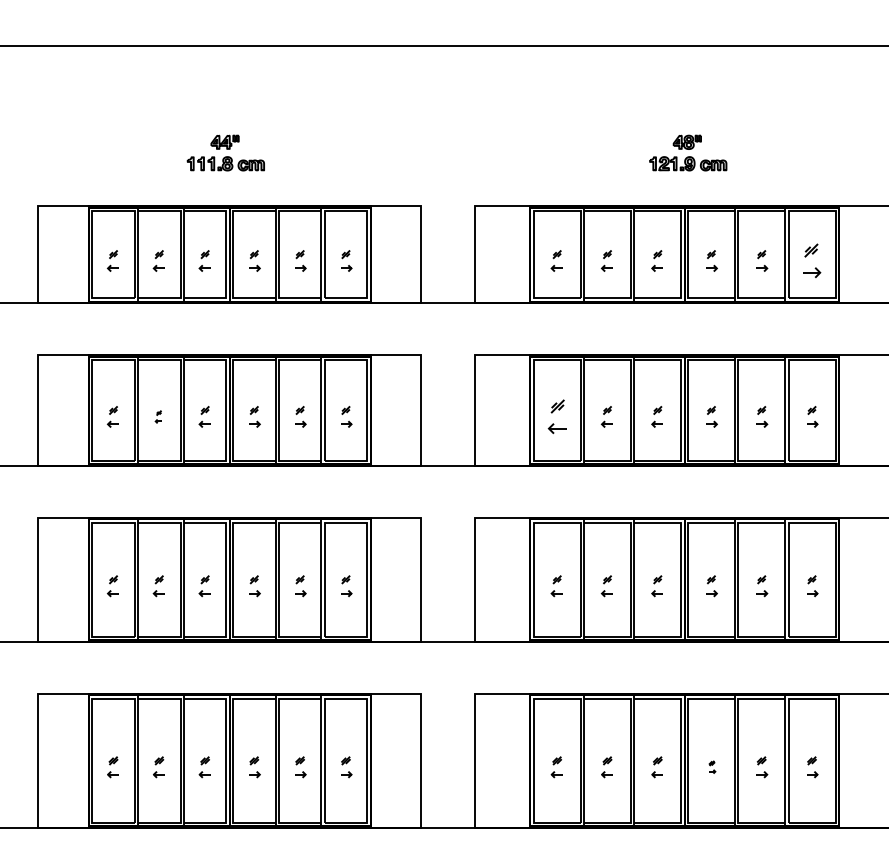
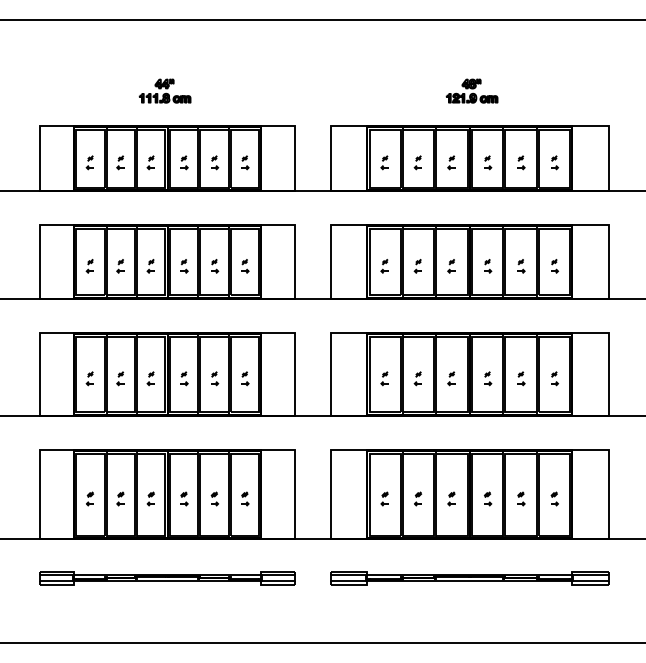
part: (812, 260) -> (554, 162), size x0.62
part: (158, 417) -> (120, 266), size x1.67
part: (556, 417) -> (384, 266), size x0.62
part: (712, 766) -> (488, 498), size x1.67

